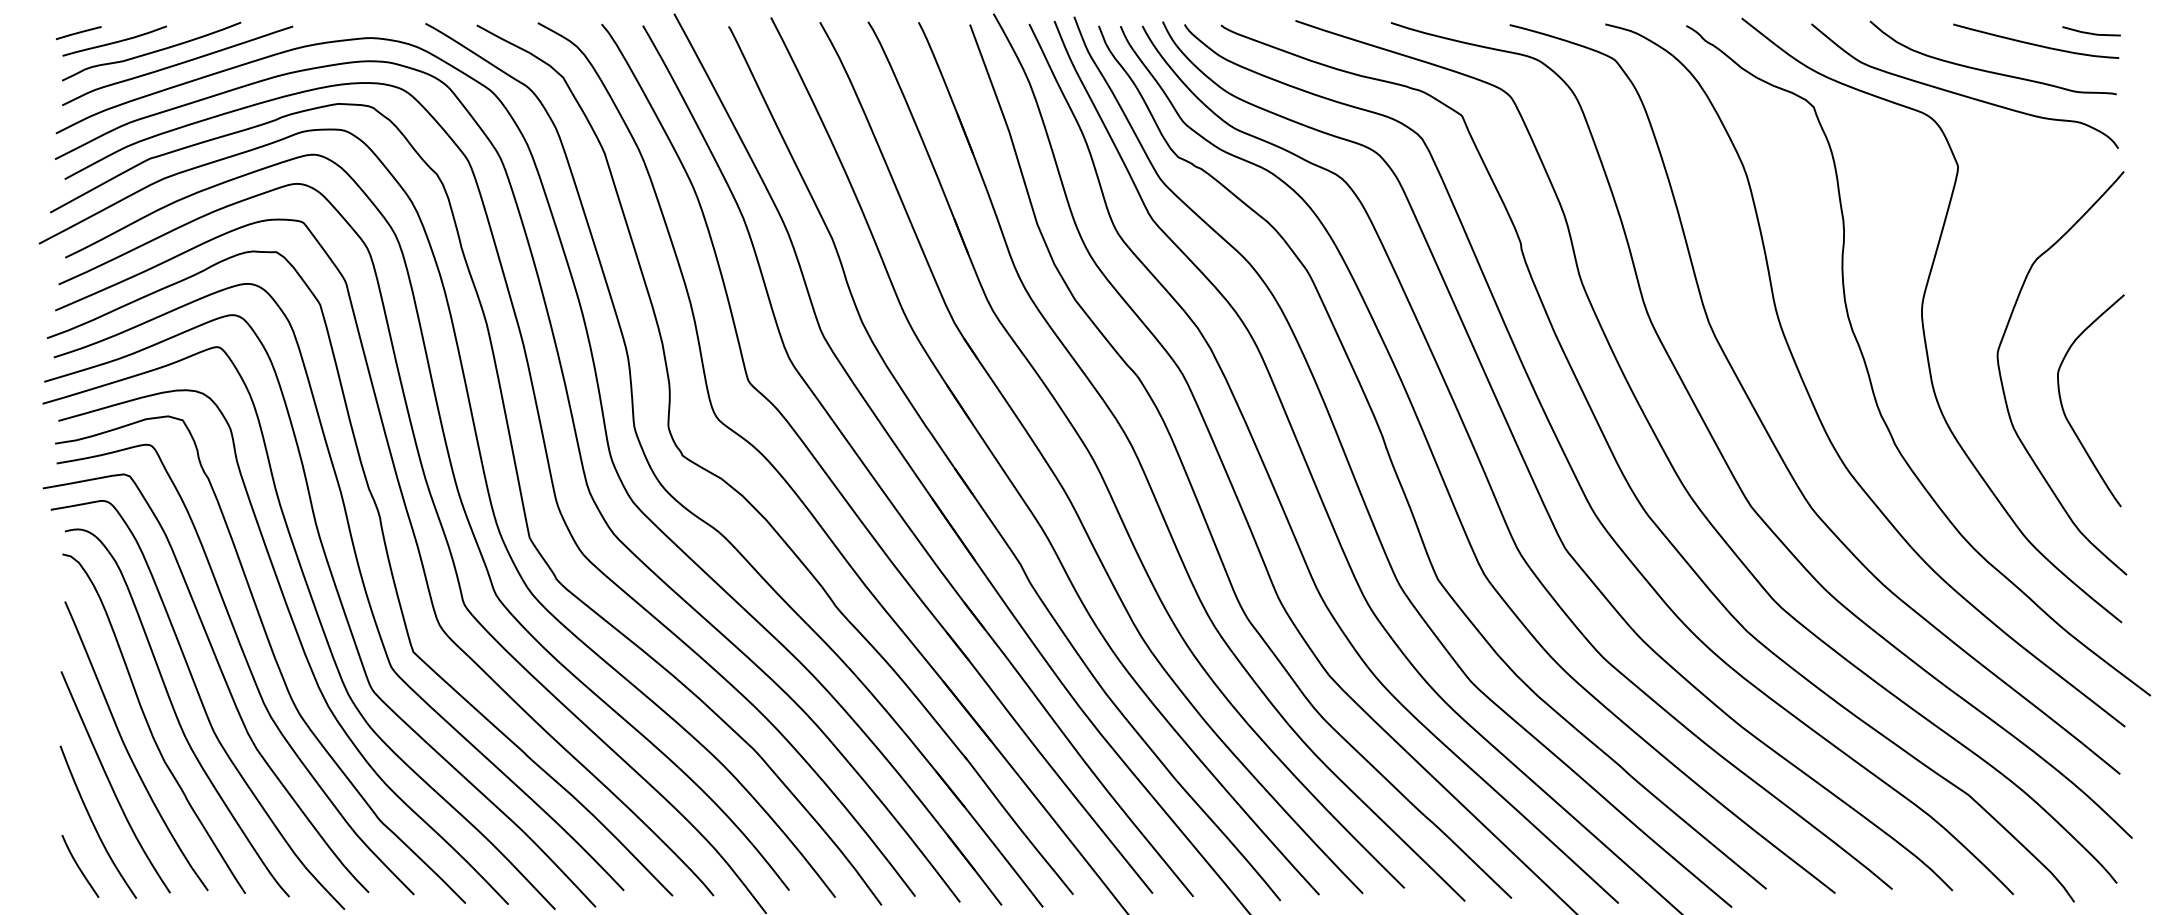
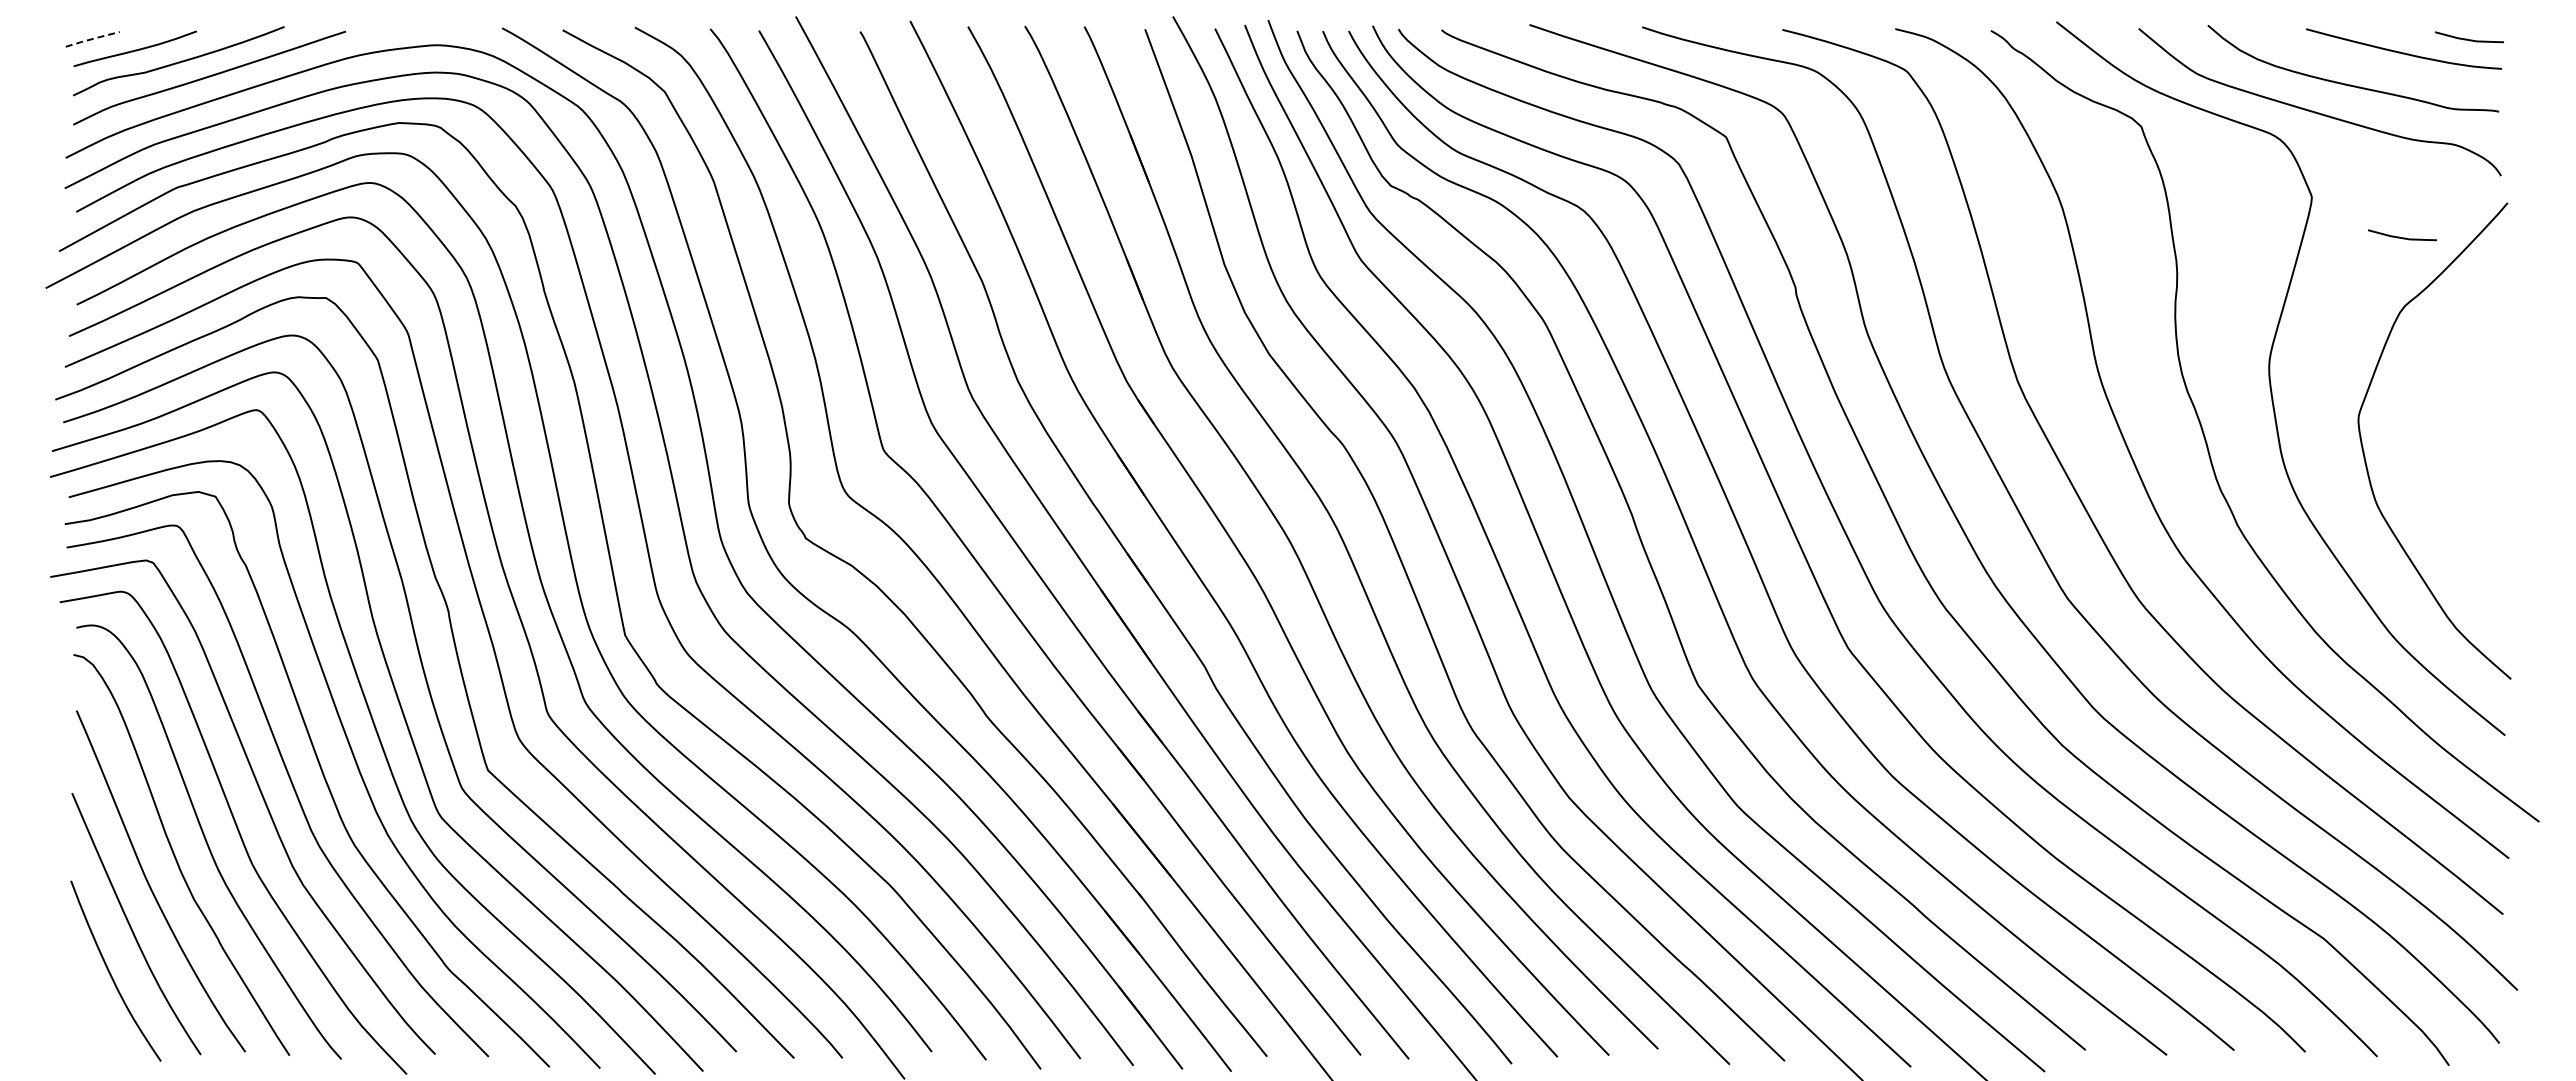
line: (78, 33) -> (92, 39), solid -> dashed
line: (2034, 200) -> (2402, 237), added
curve: (2063, 408) -> (2436, 482), removed
curve: (79, 866) -> (93, 1023), removed

